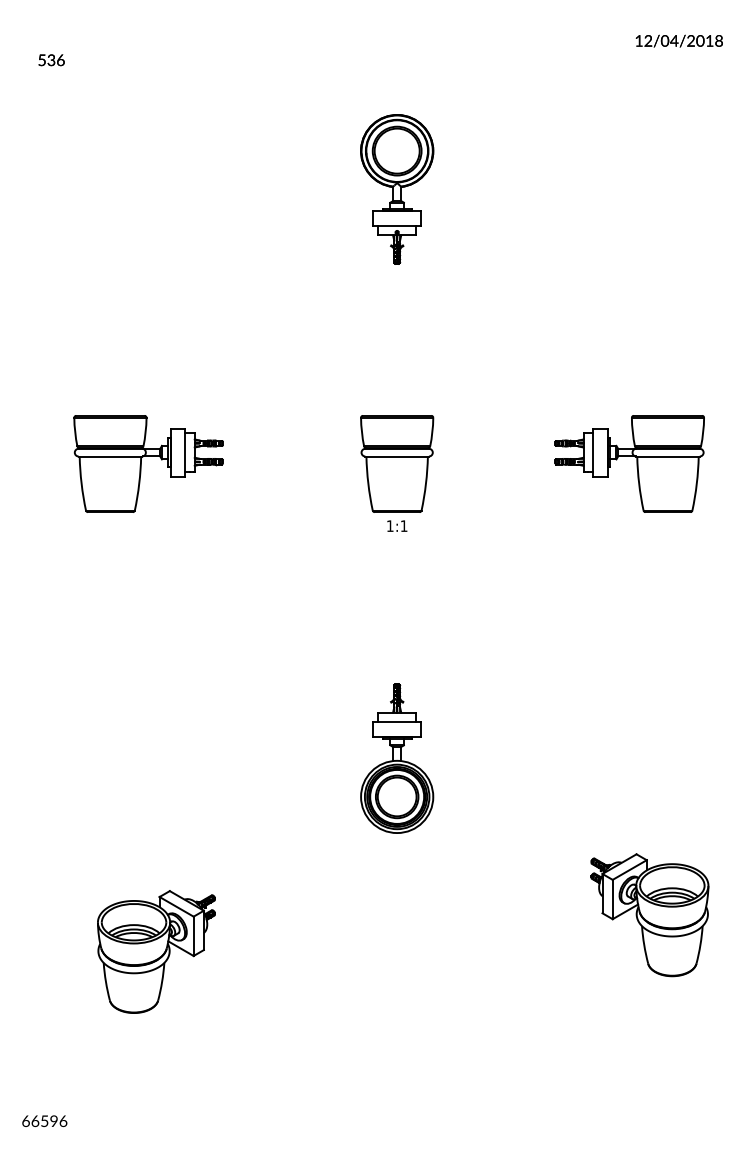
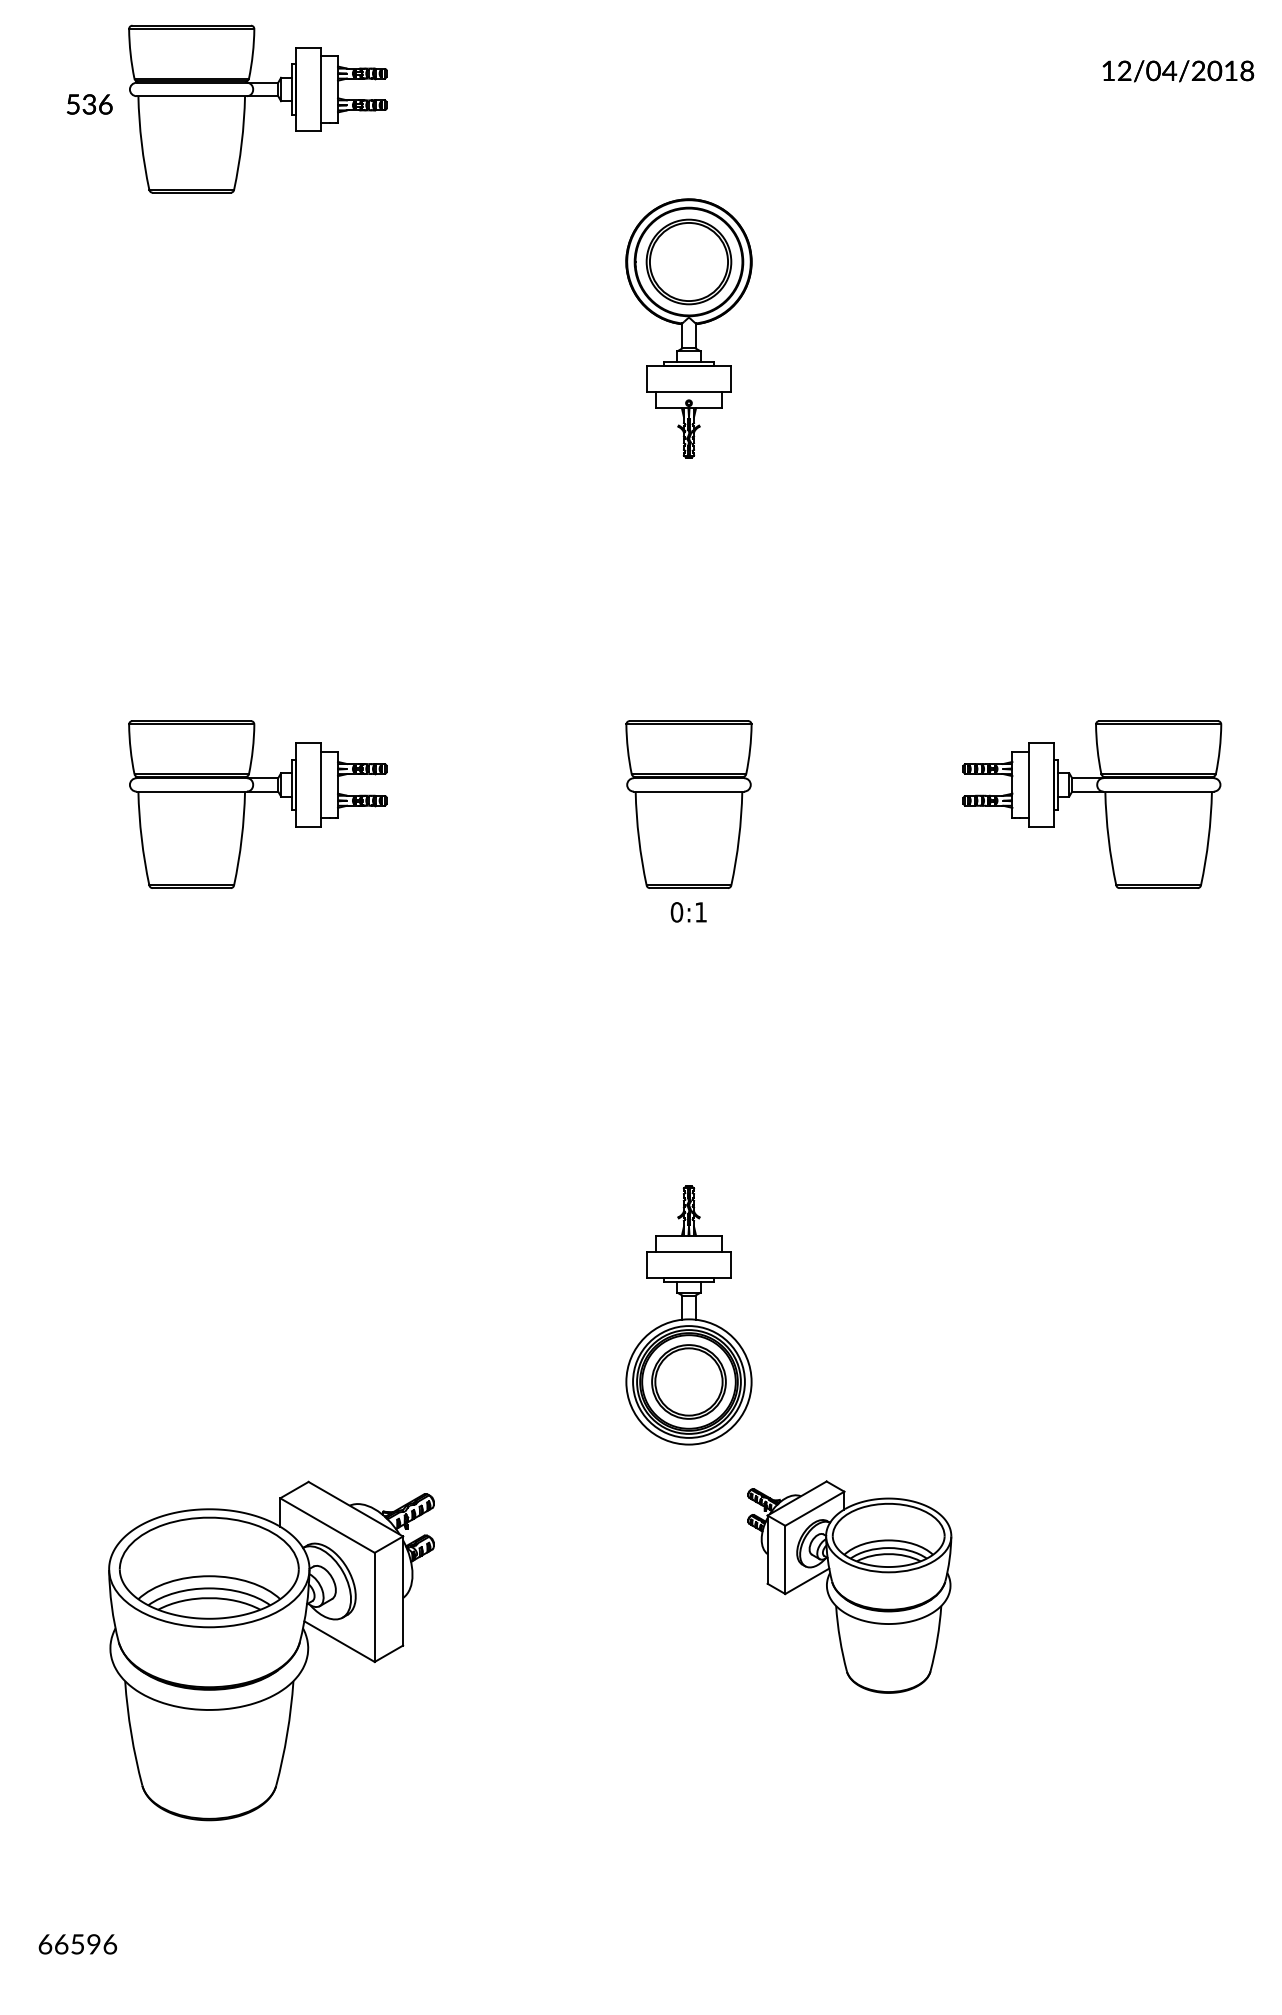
part: (148, 55) -> (257, 96), added
text: (389, 526) -> (675, 912), 1:1 -> 0:1
part: (649, 915) -> (849, 1587), moved
part: (156, 951) -> (271, 1650), size x1.6

